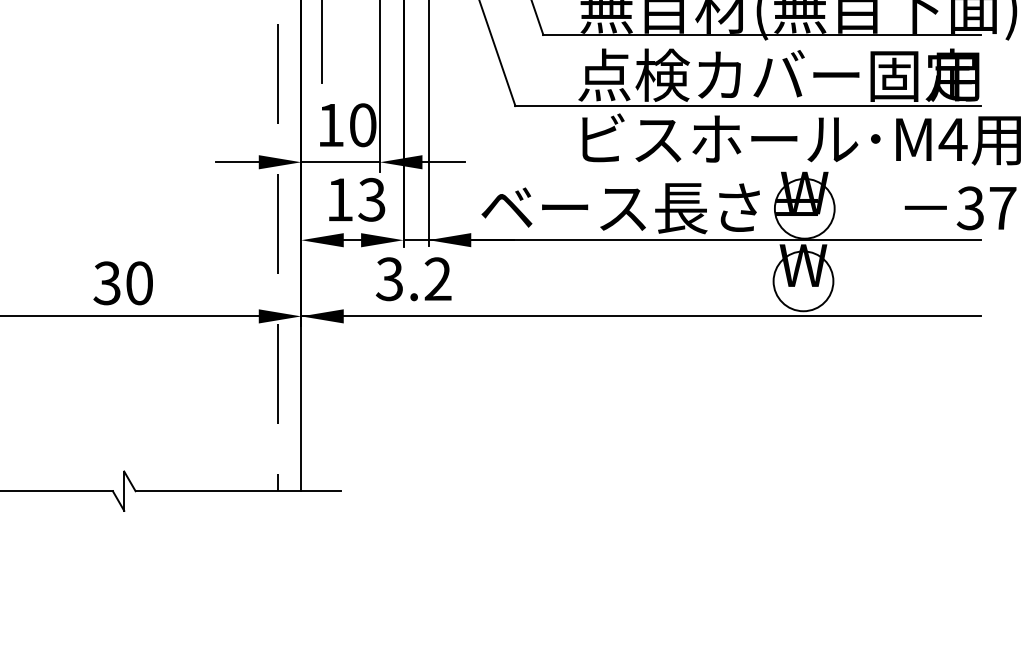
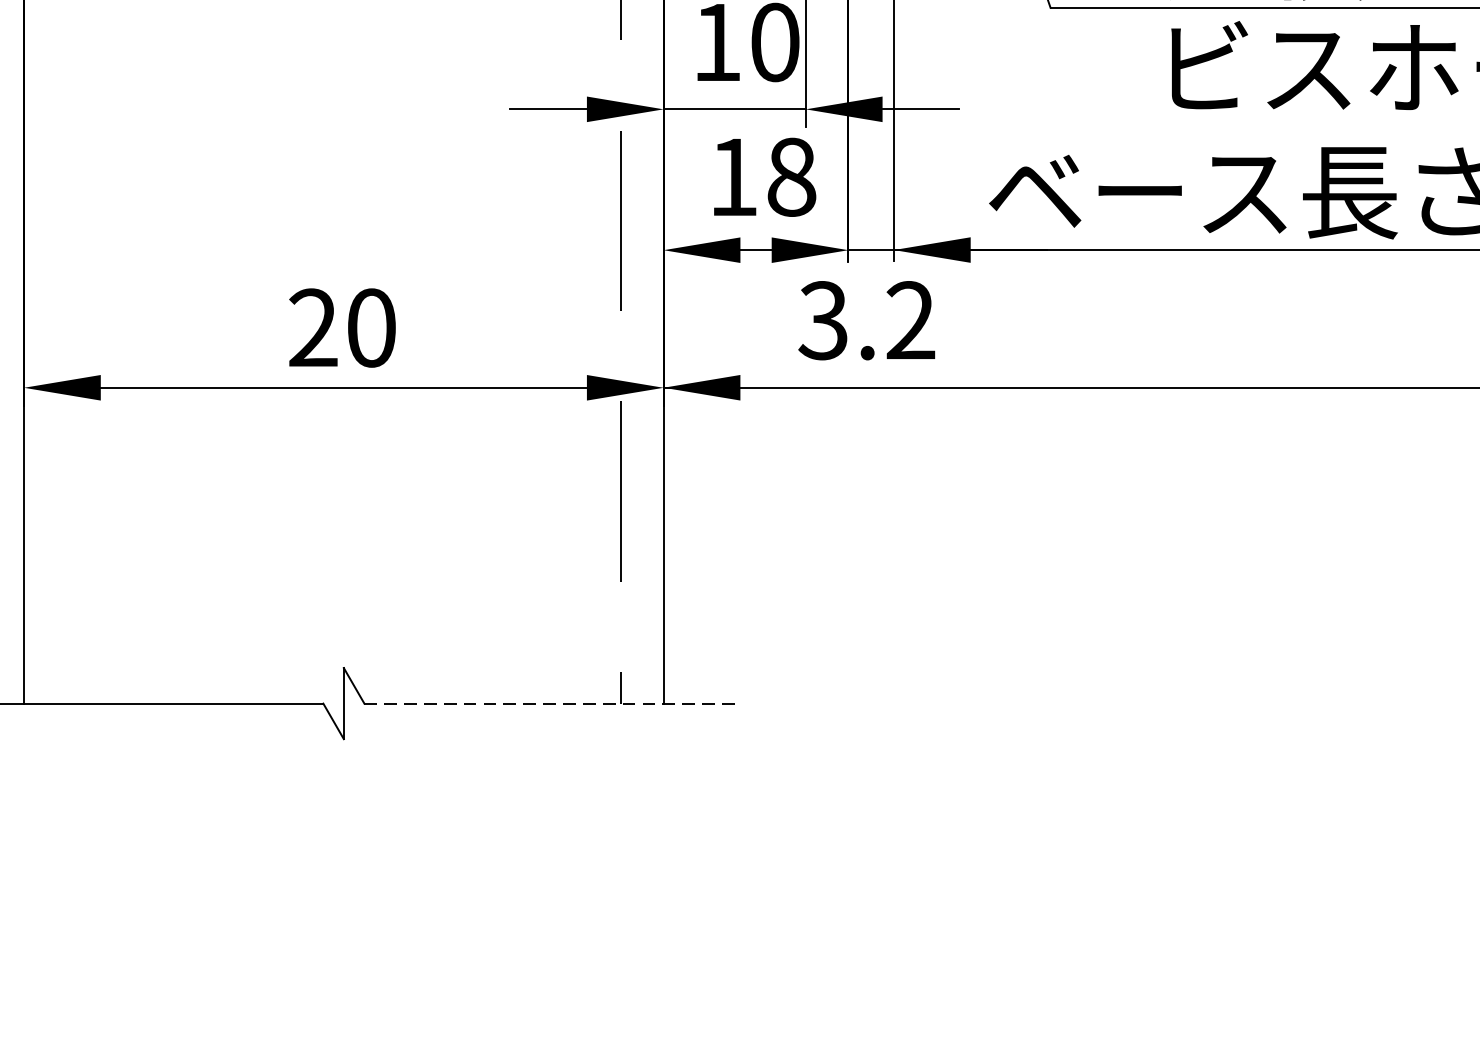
text: (371, 199) -> (790, 176), 13 -> 18
text: (106, 283) -> (311, 328), 30 -> 20
line: (238, 491) -> (550, 704), solid -> dashed

